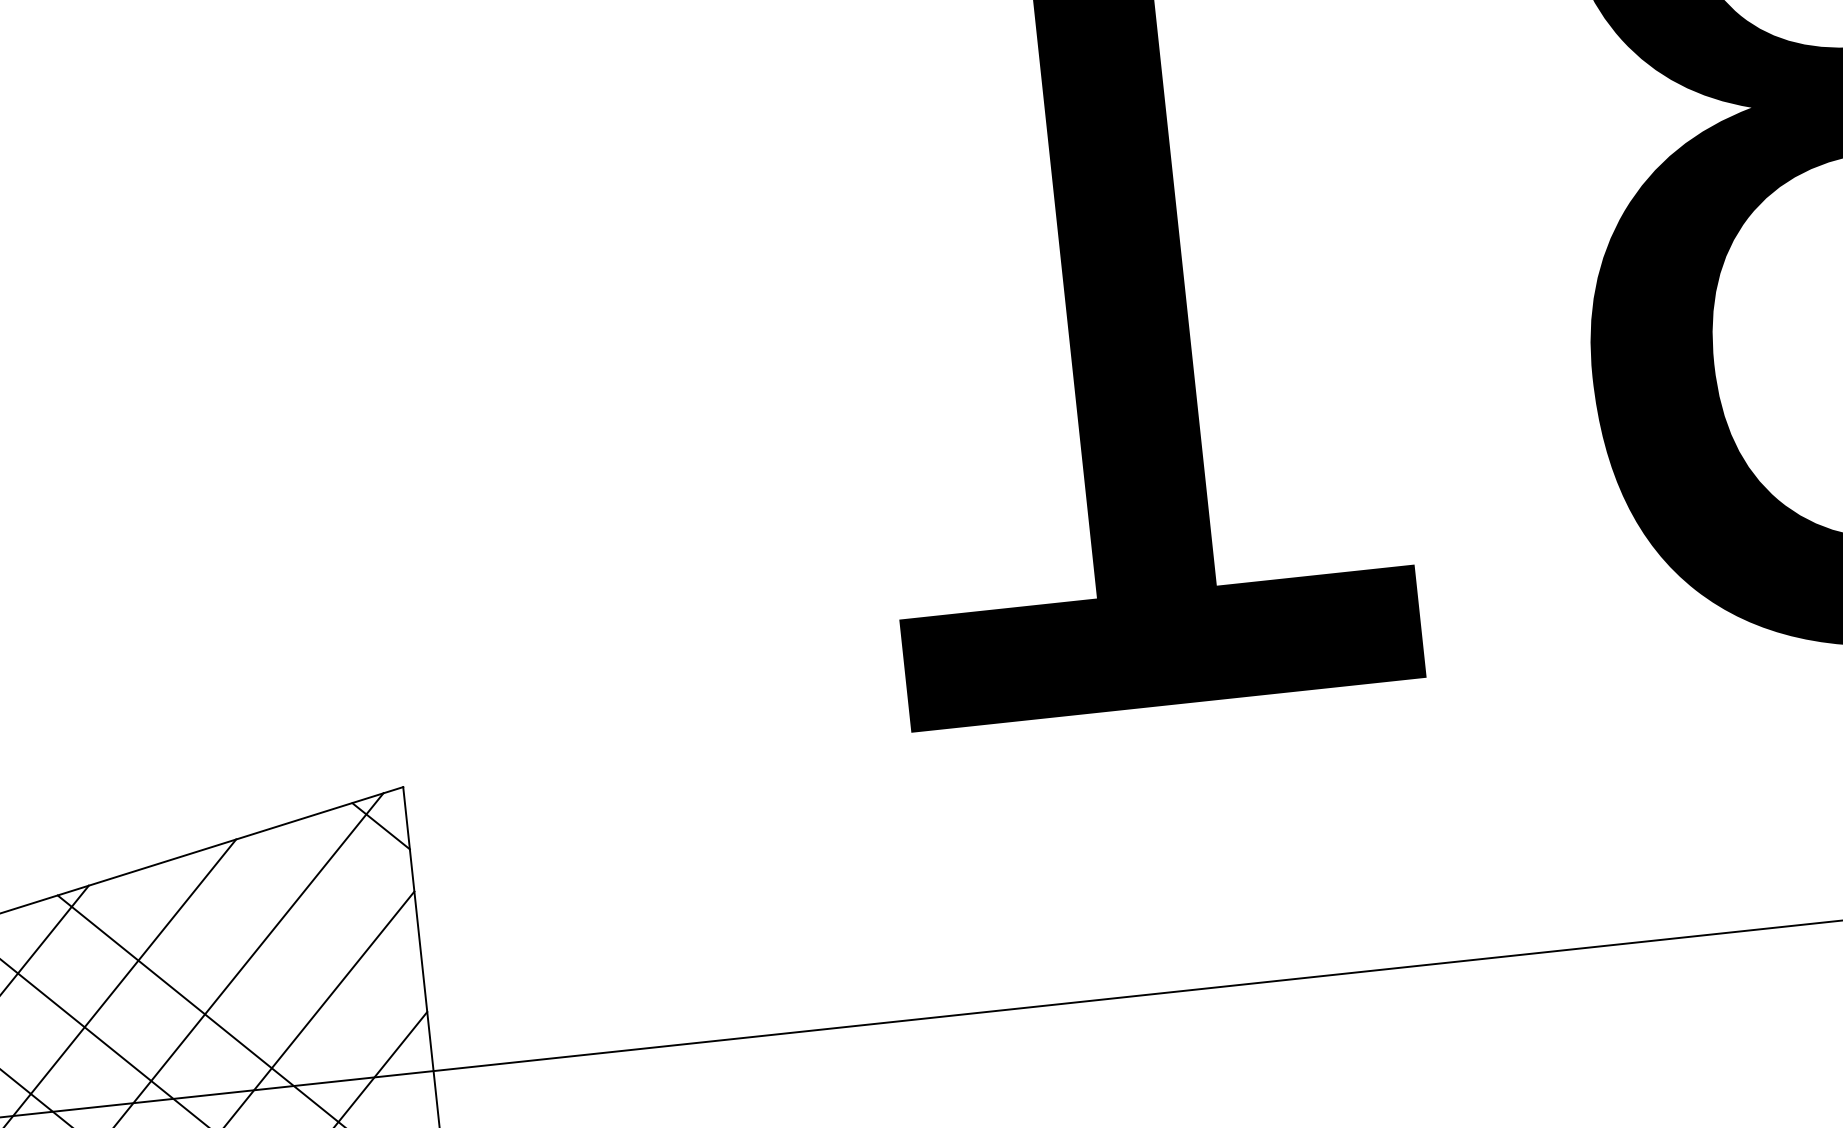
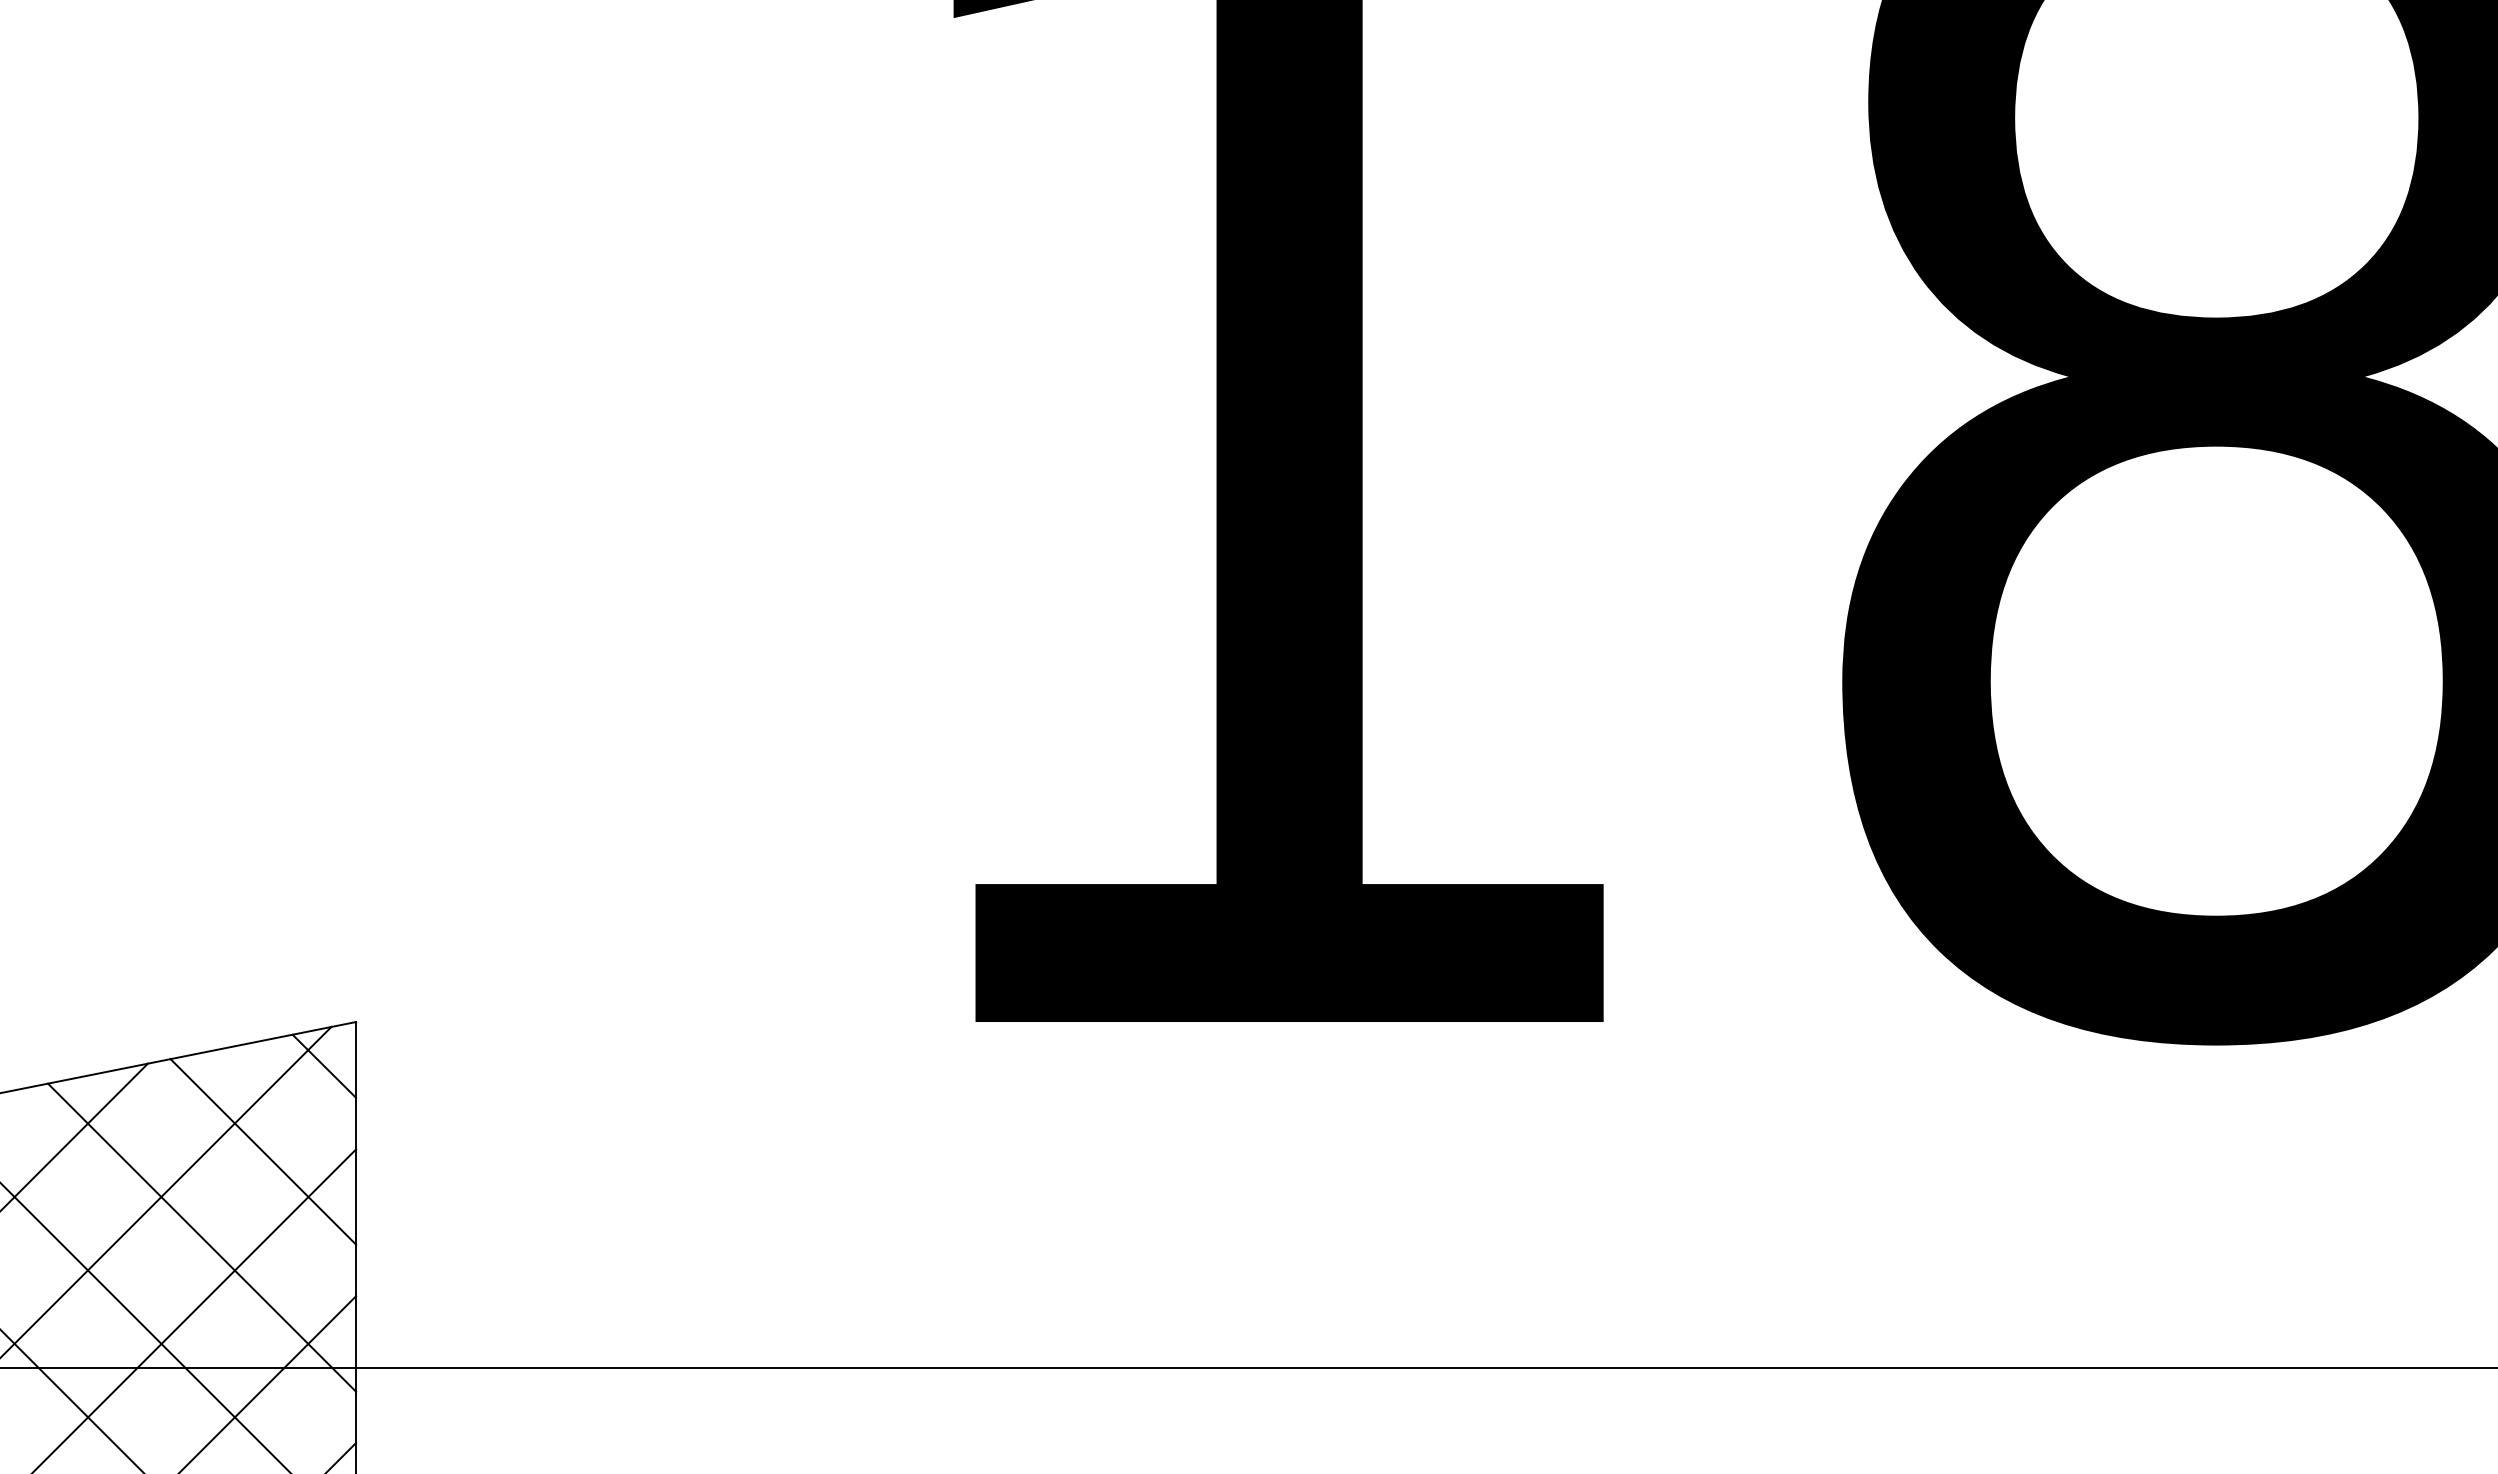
line: (338, 901) -> (263, 1151), added
line: (295, 977) -> (201, 1237), added

